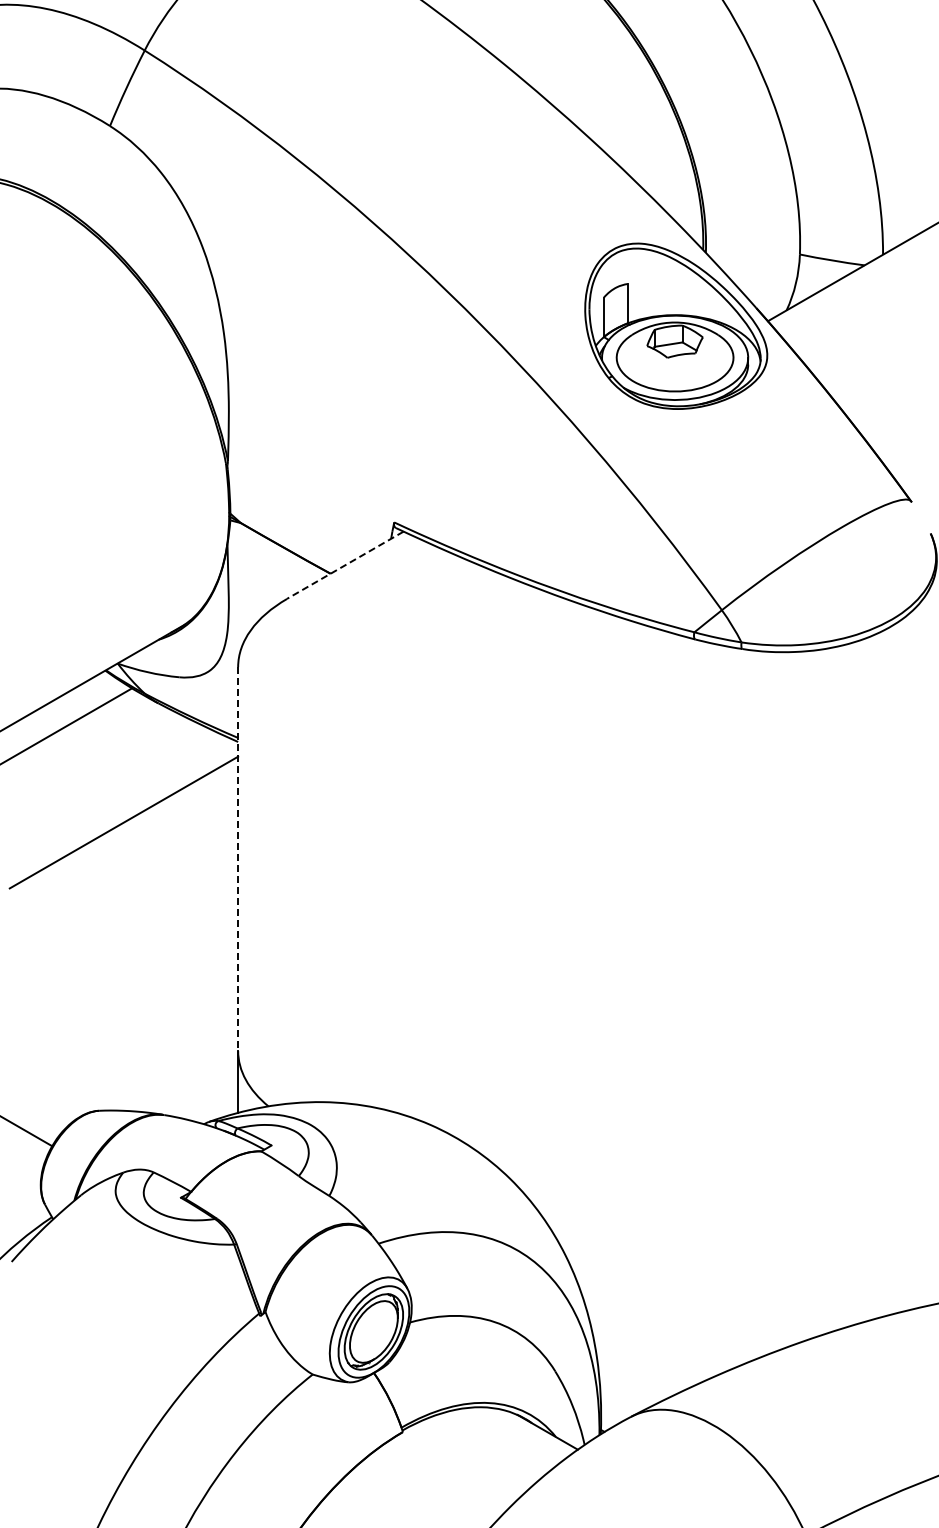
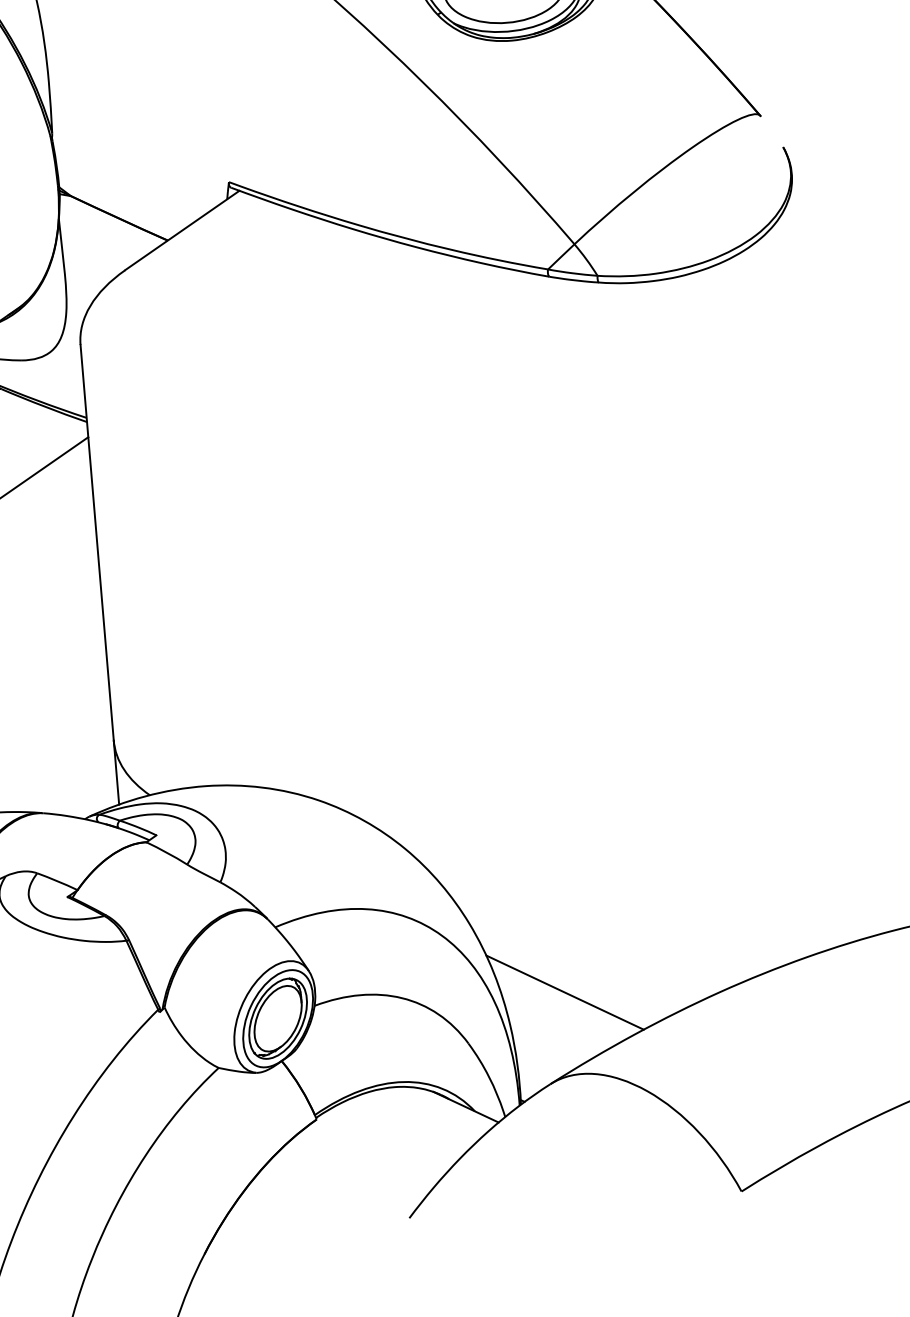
line: (344, 565) -> (181, 230), dashed -> solid
line: (238, 859) -> (97, 543), dashed -> solid
line: (652, 1329) -> (565, 992), added

